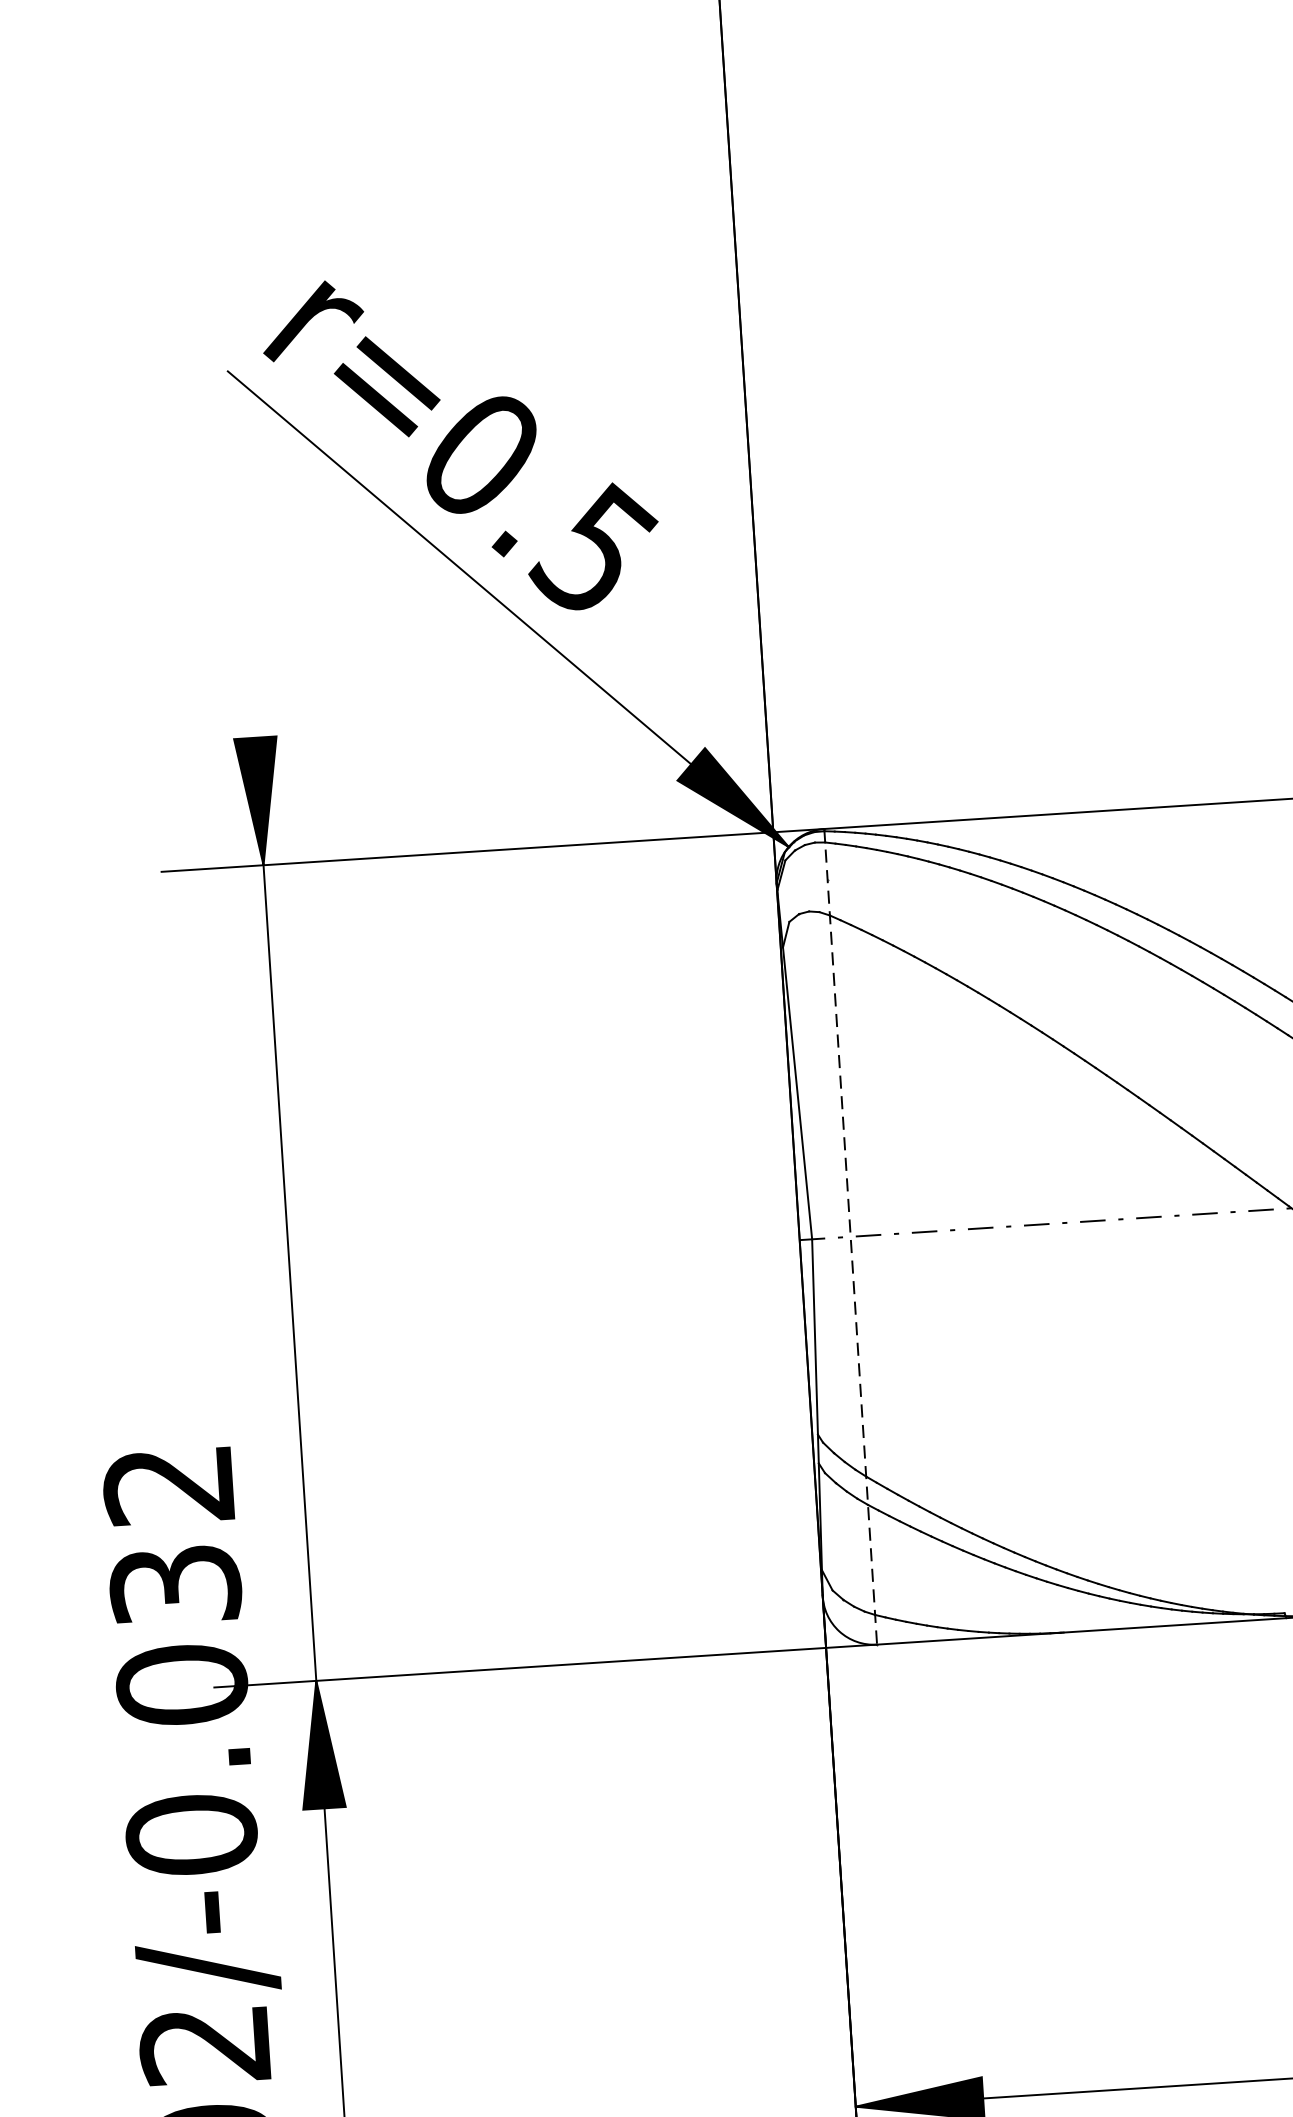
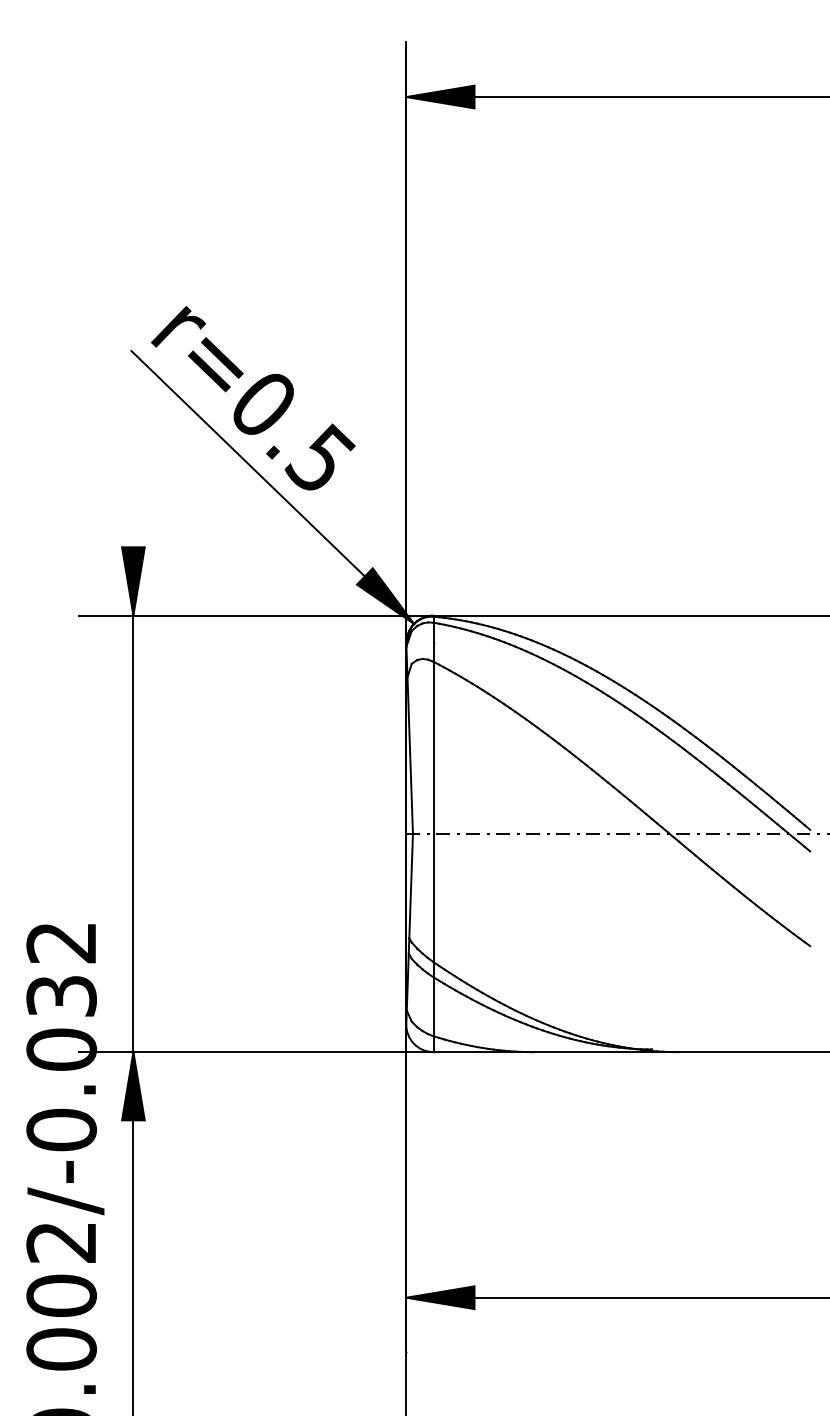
line: (850, 1238) -> (433, 834), dashed -> solid

